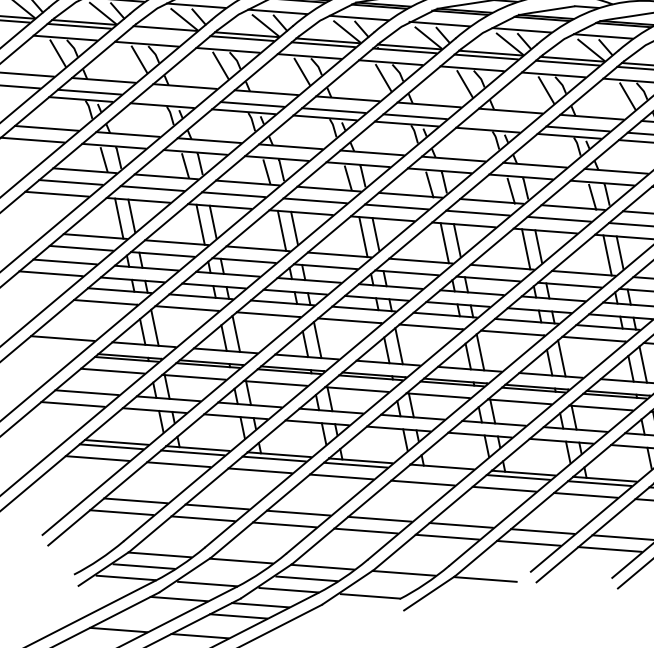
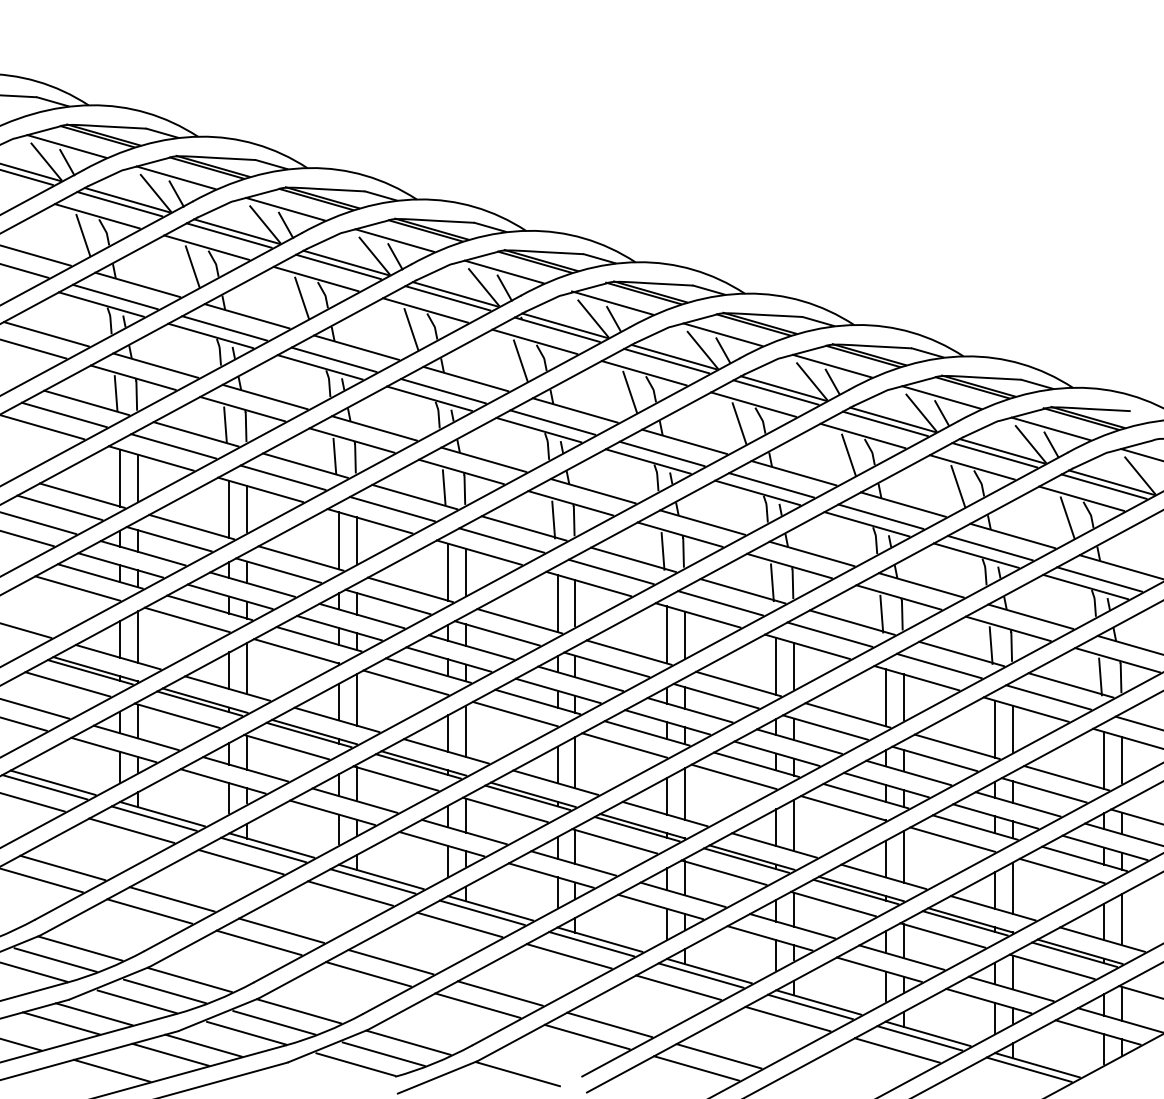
line: (160, 32) -> (228, 235), added
line: (170, 98) -> (224, 328), added
line: (495, 122) -> (661, 453), added
line: (436, 471) -> (481, 912), added
line: (225, 572) -> (164, 991), added
line: (387, 584) -> (383, 1053), added
line: (156, 610) -> (60, 1023), added

